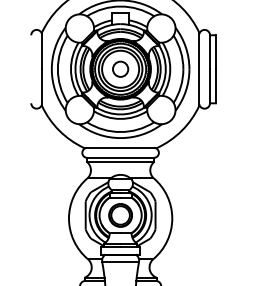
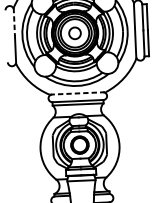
line: (42, 51) -> (14, 22), solid -> dashed
line: (120, 147) -> (77, 93), solid -> dashed

